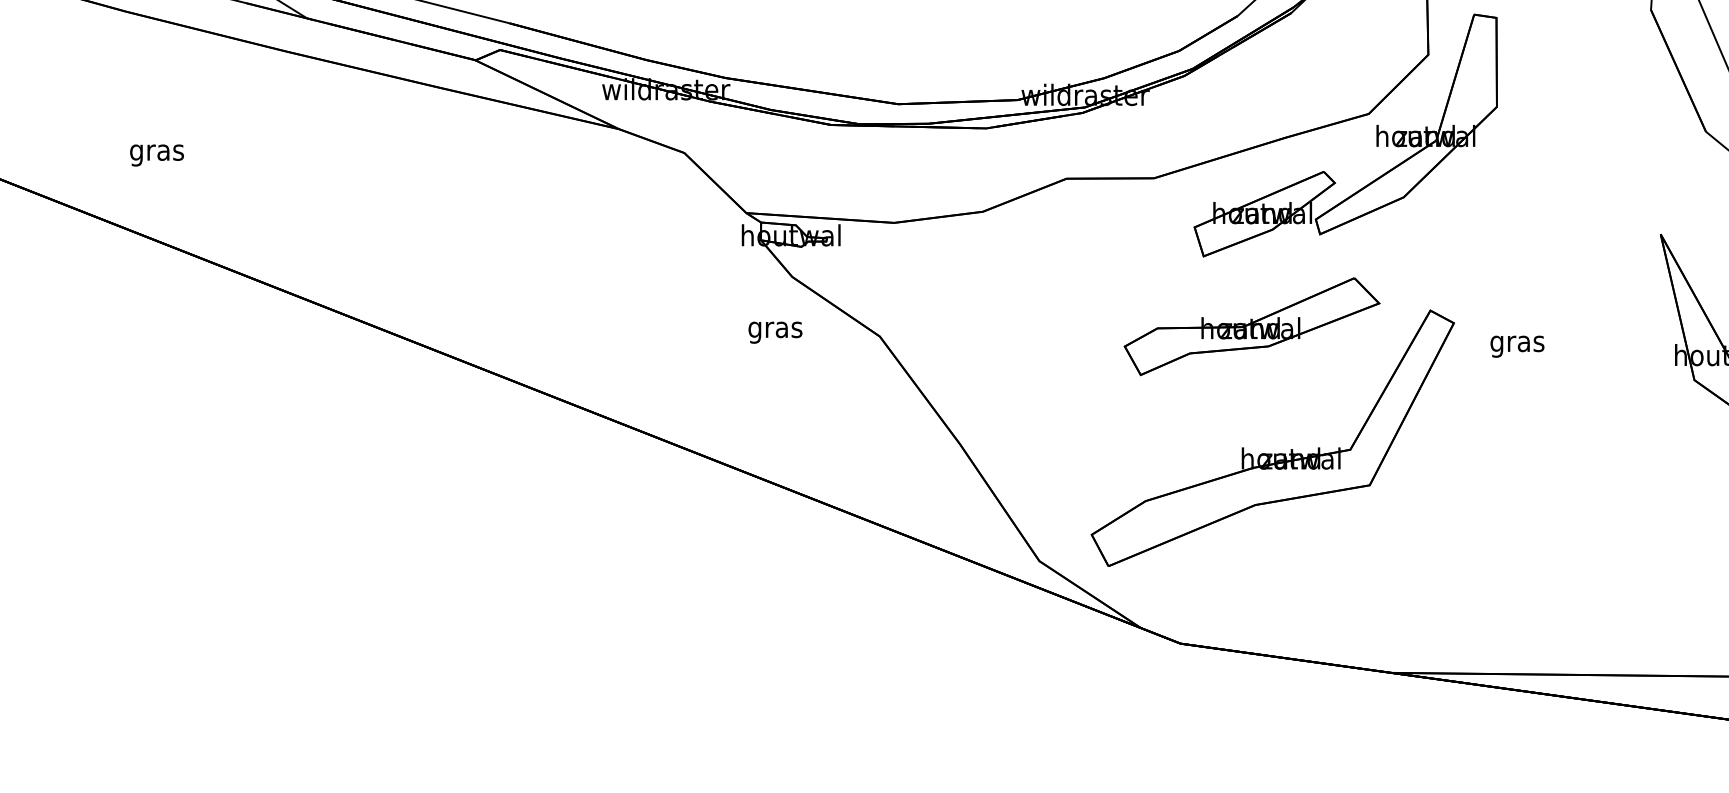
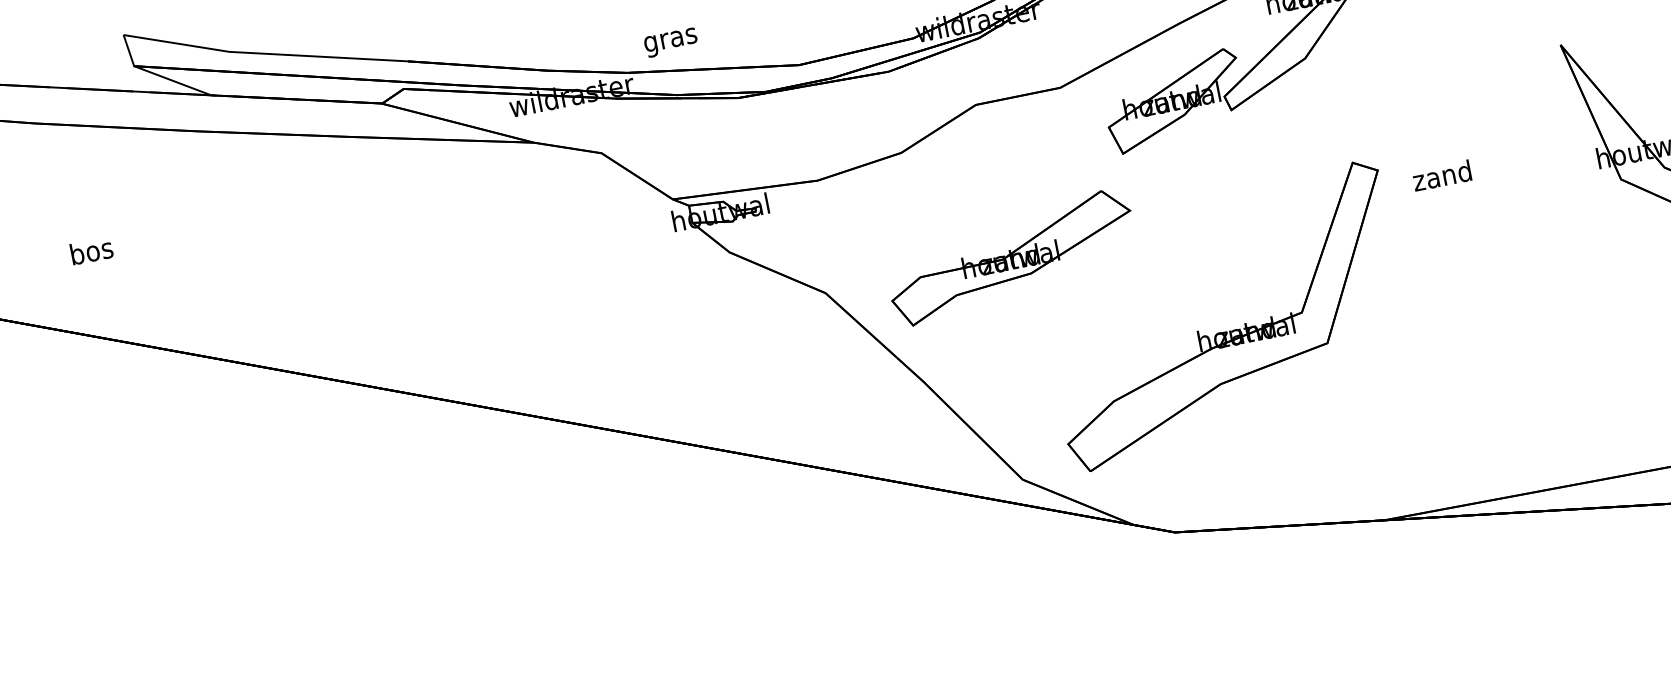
text: (156, 152) -> (91, 253), gras -> bos
part: (1251, 326) -> (1010, 257), moved
text: (775, 332) -> (671, 42), moved
text: (1516, 343) -> (1442, 178), gras -> zand

